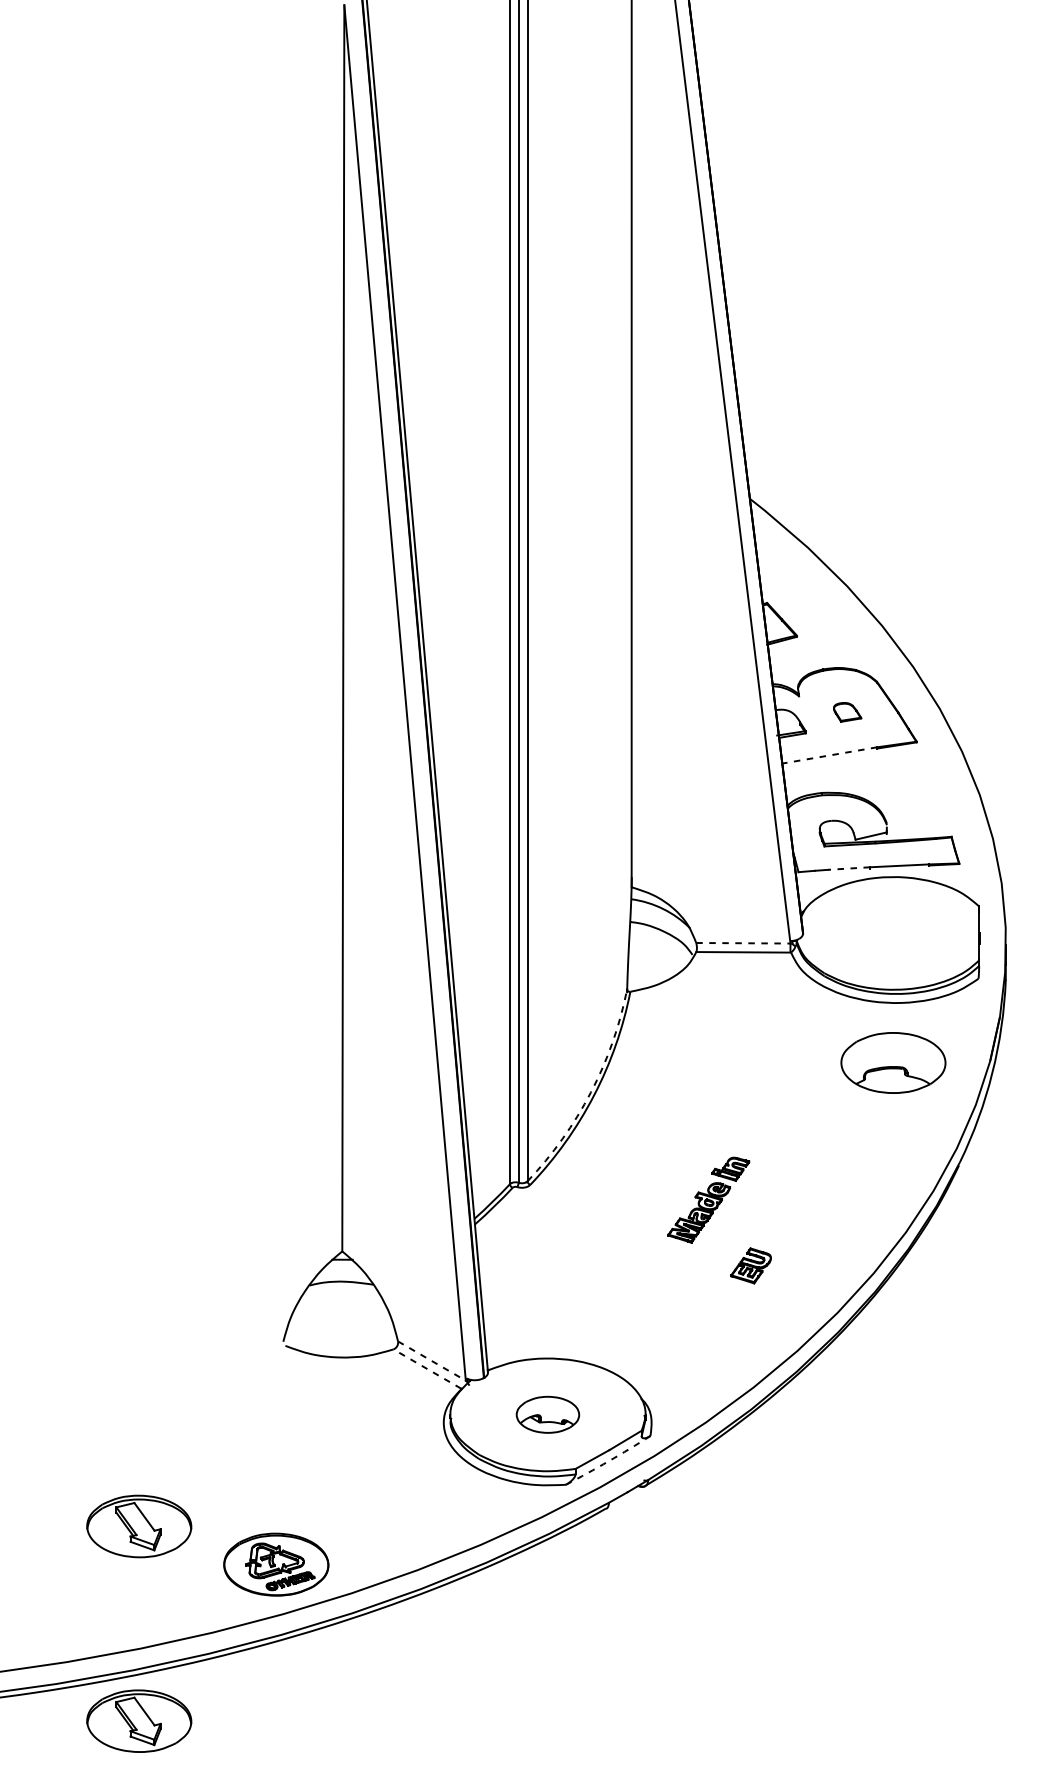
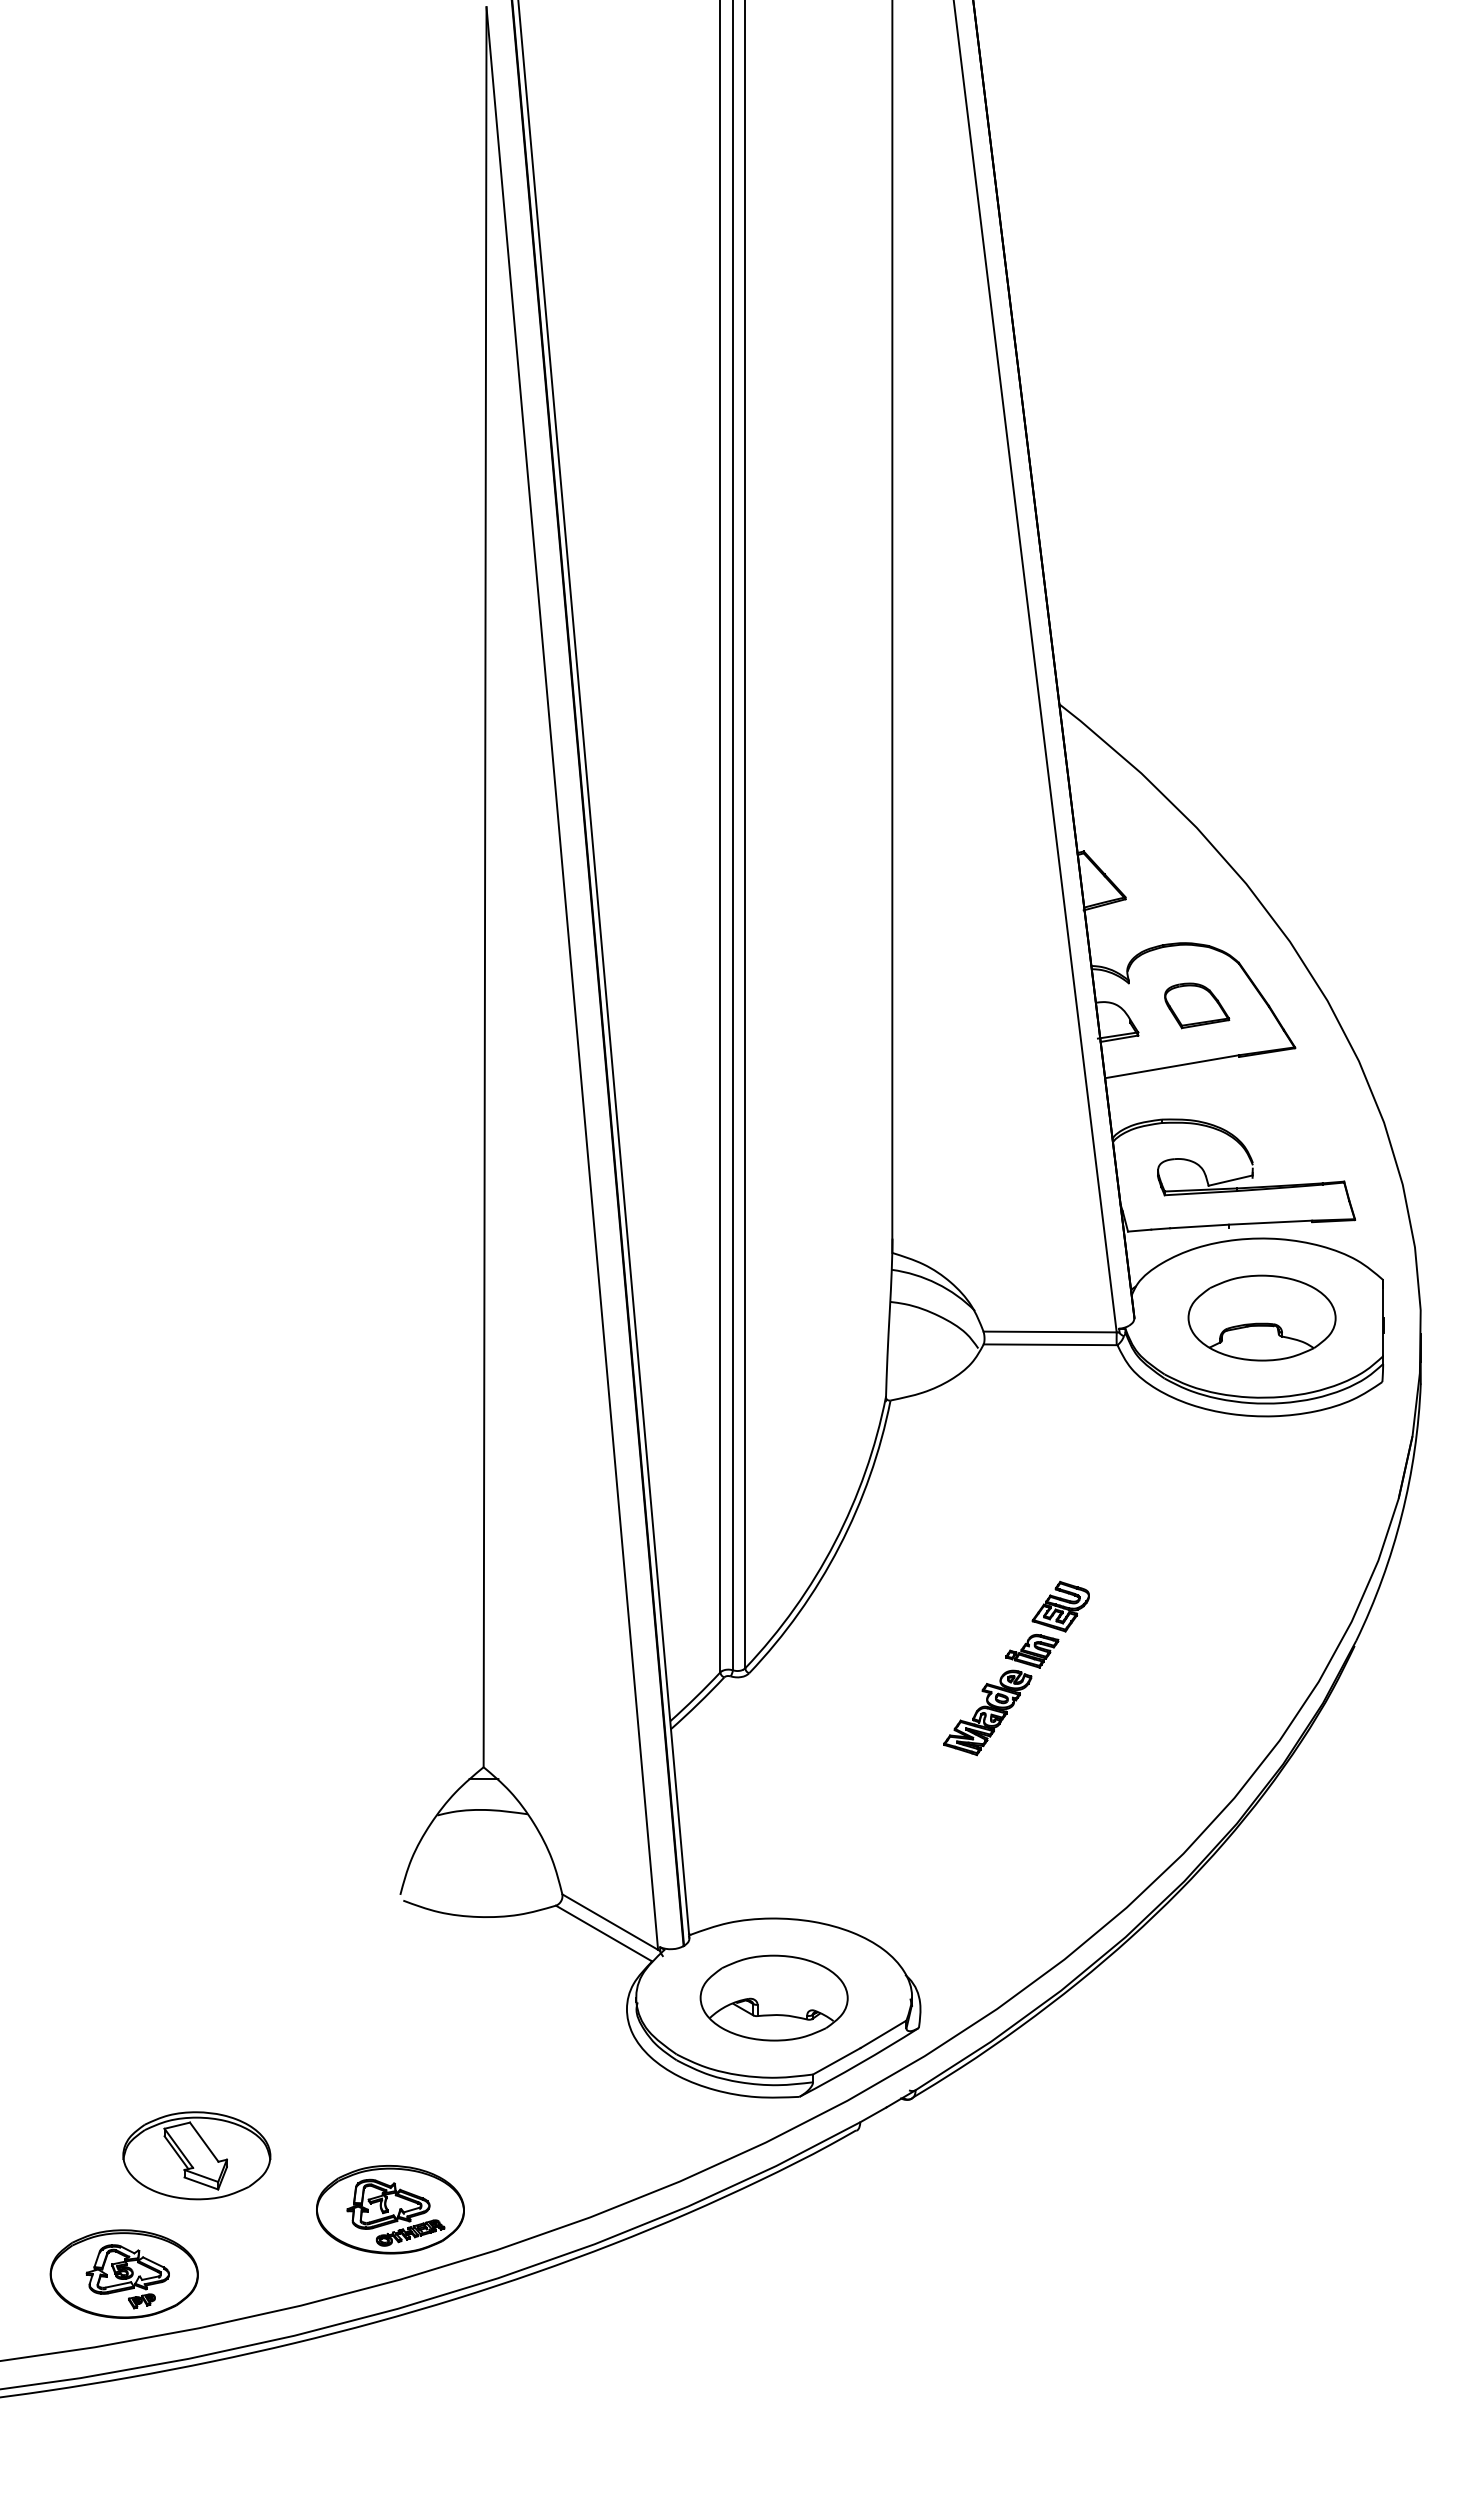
part: (847, 712) -> (1197, 1005), size x1.67
line: (829, 755) -> (1171, 1066), dashed -> solid
line: (849, 868) -> (1199, 1226), dashed -> solid
line: (743, 943) -> (1050, 1332), dashed -> solid
part: (893, 1062) -> (1261, 1317), moved
arc: (590, 1092) -> (834, 1542), dashed -> solid
part: (750, 1265) -> (1060, 1606), moved
line: (432, 1361) -> (610, 1922), dashed -> solid
line: (427, 1369) -> (603, 1933), dashed -> solid
part: (547, 1414) -> (773, 1997), size x1.67
arc: (608, 1461) -> (859, 2063), dashed -> solid
part: (87, 1609) -> (123, 2273), added
part: (139, 1721) -> (196, 2430), removed

